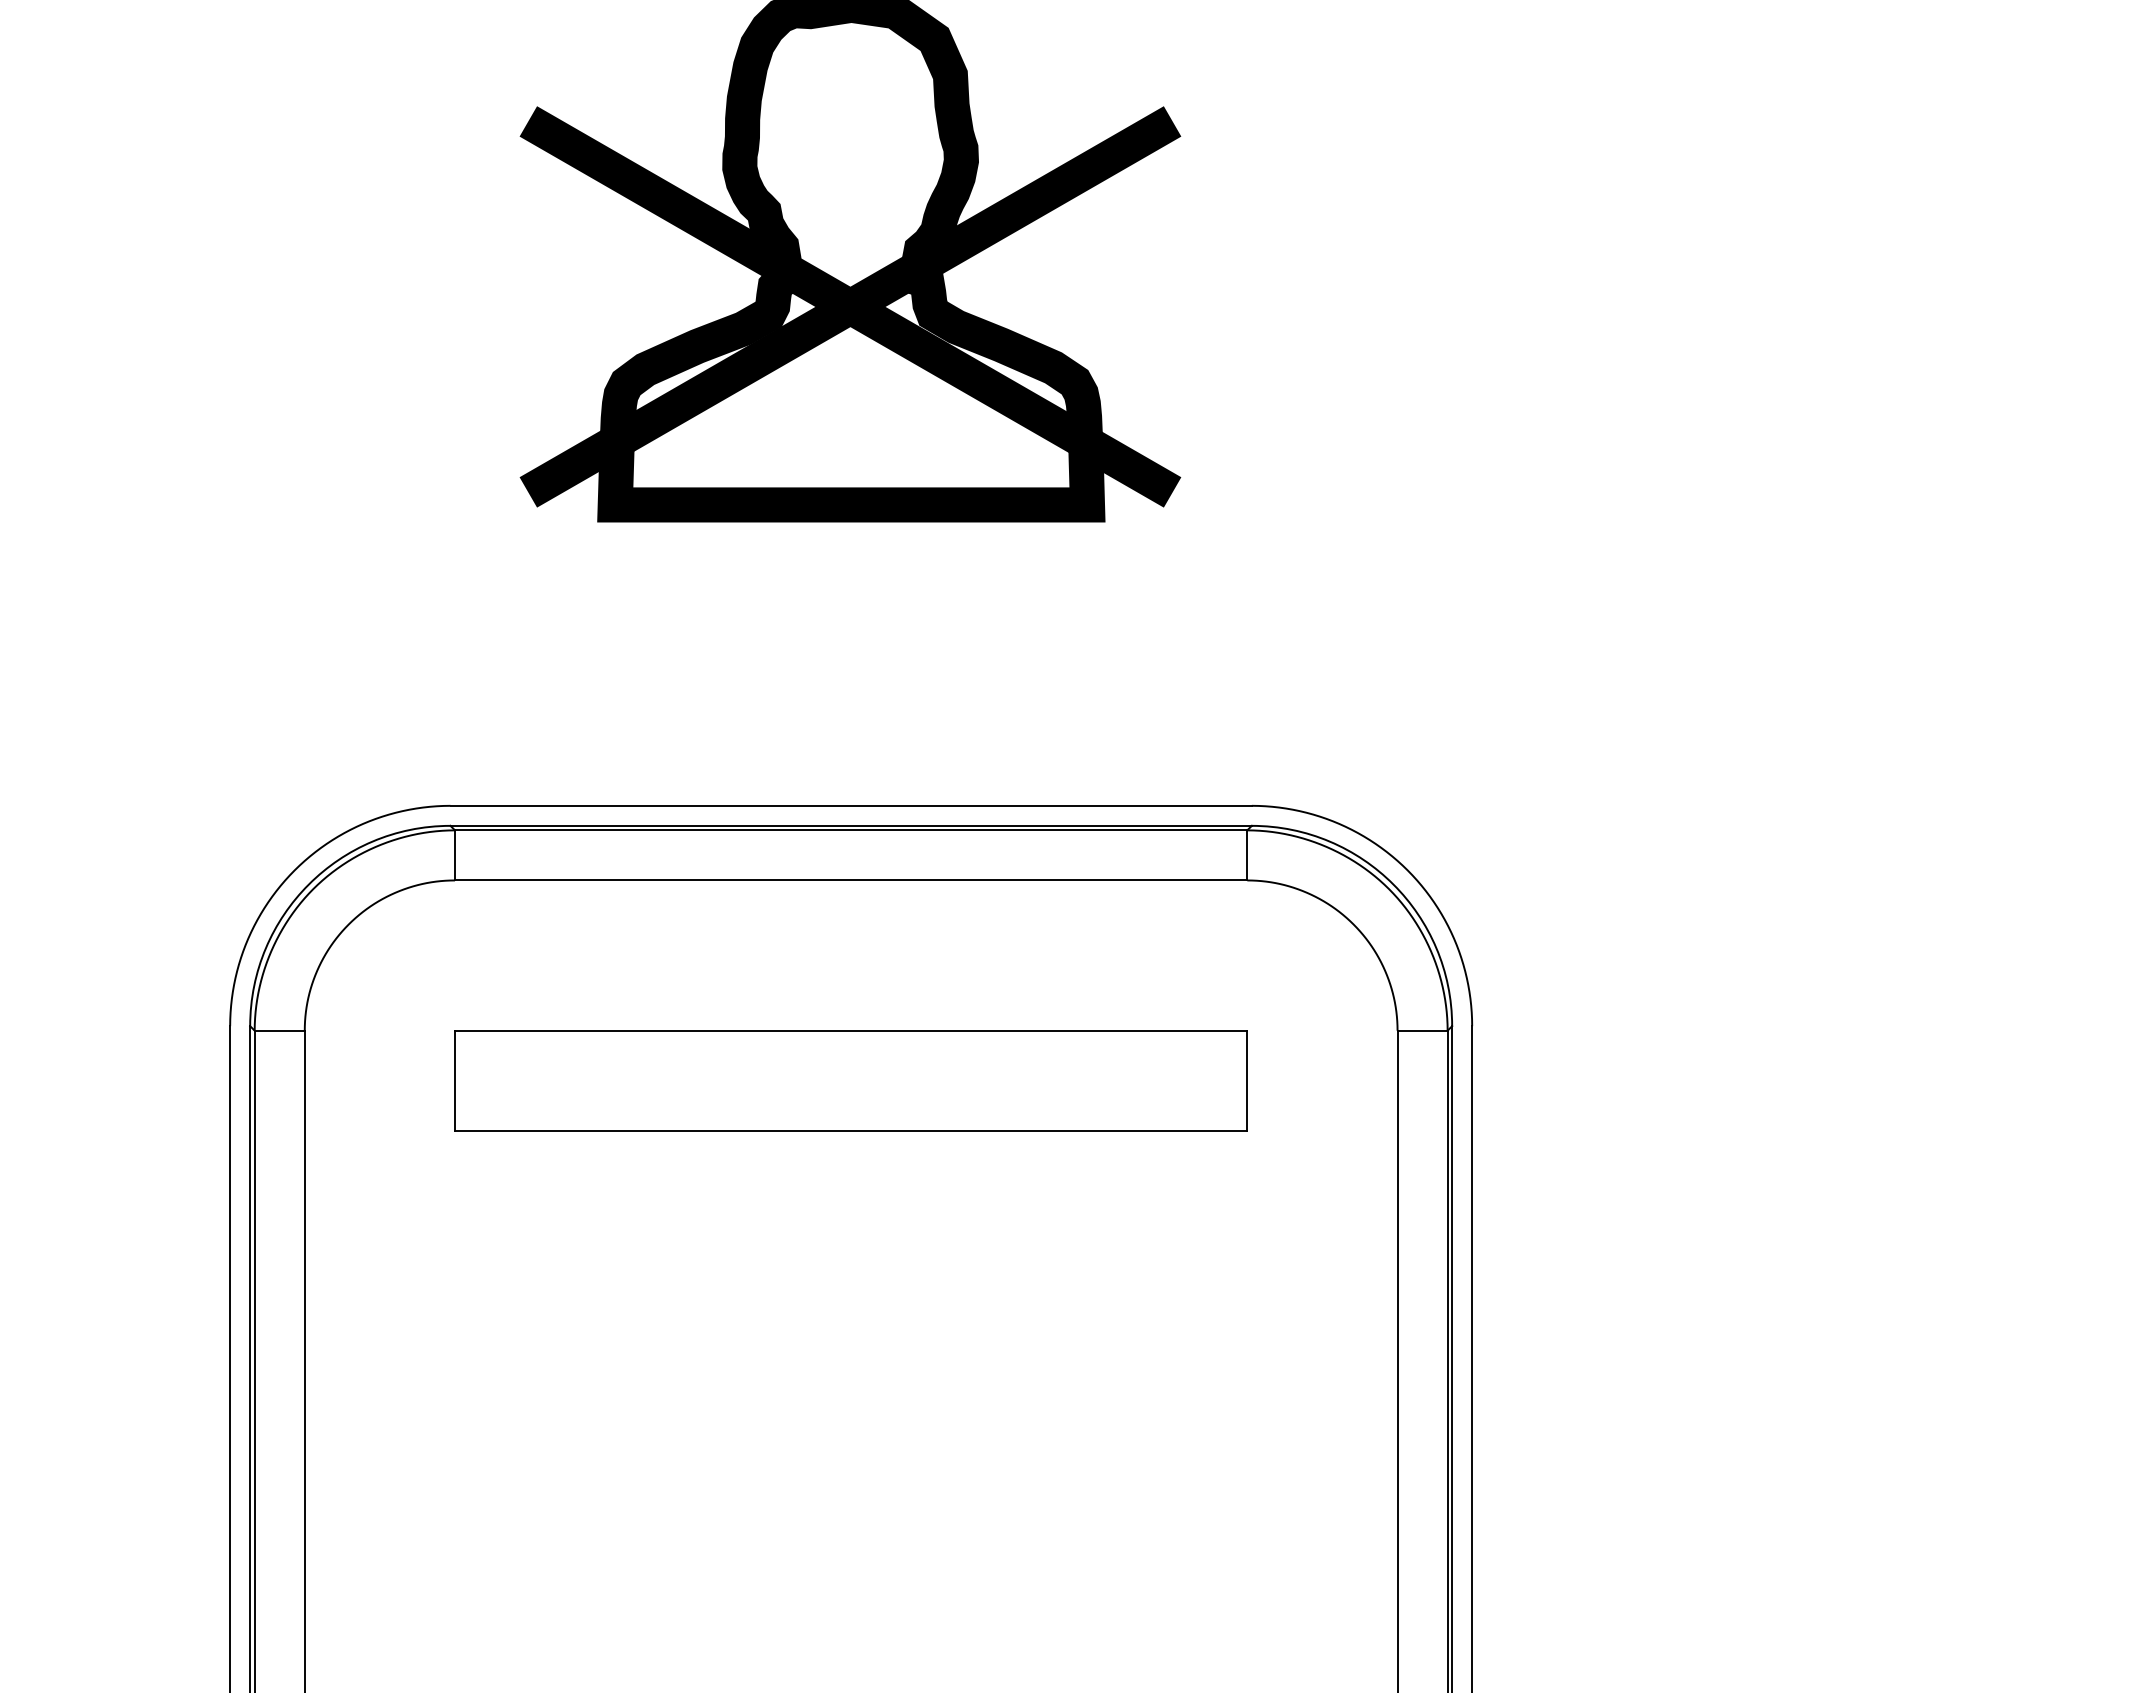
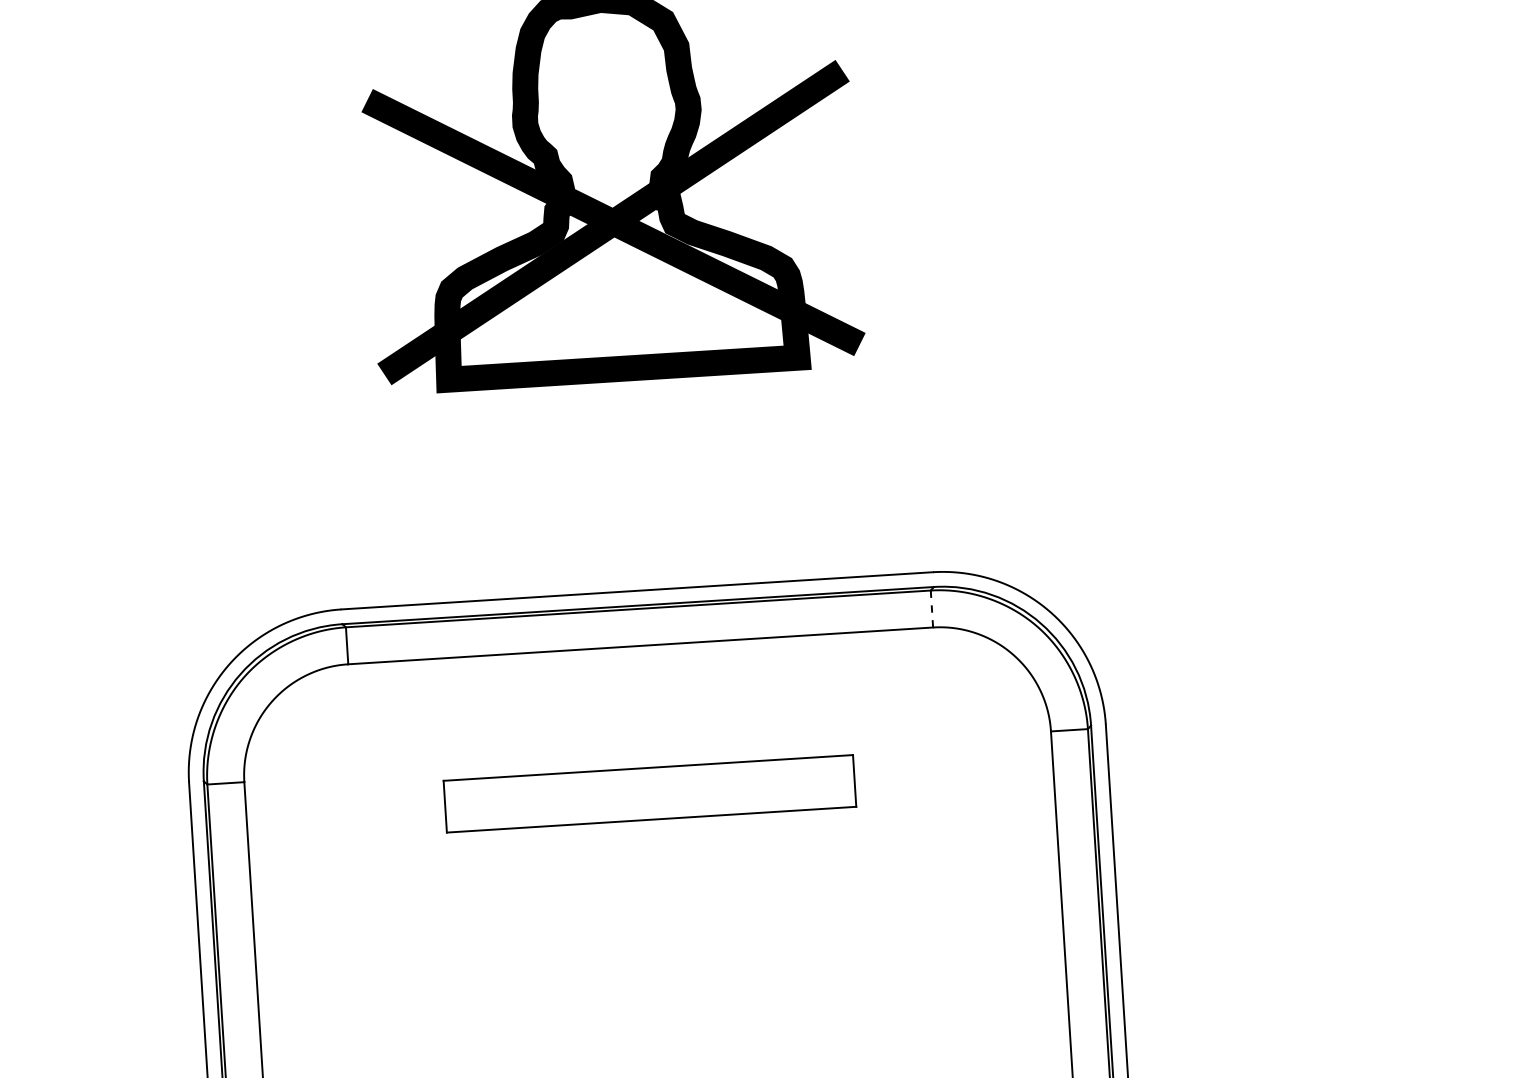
line: (1247, 854) -> (932, 608), solid -> dashed
part: (850, 1080) -> (649, 793), size x0.7

